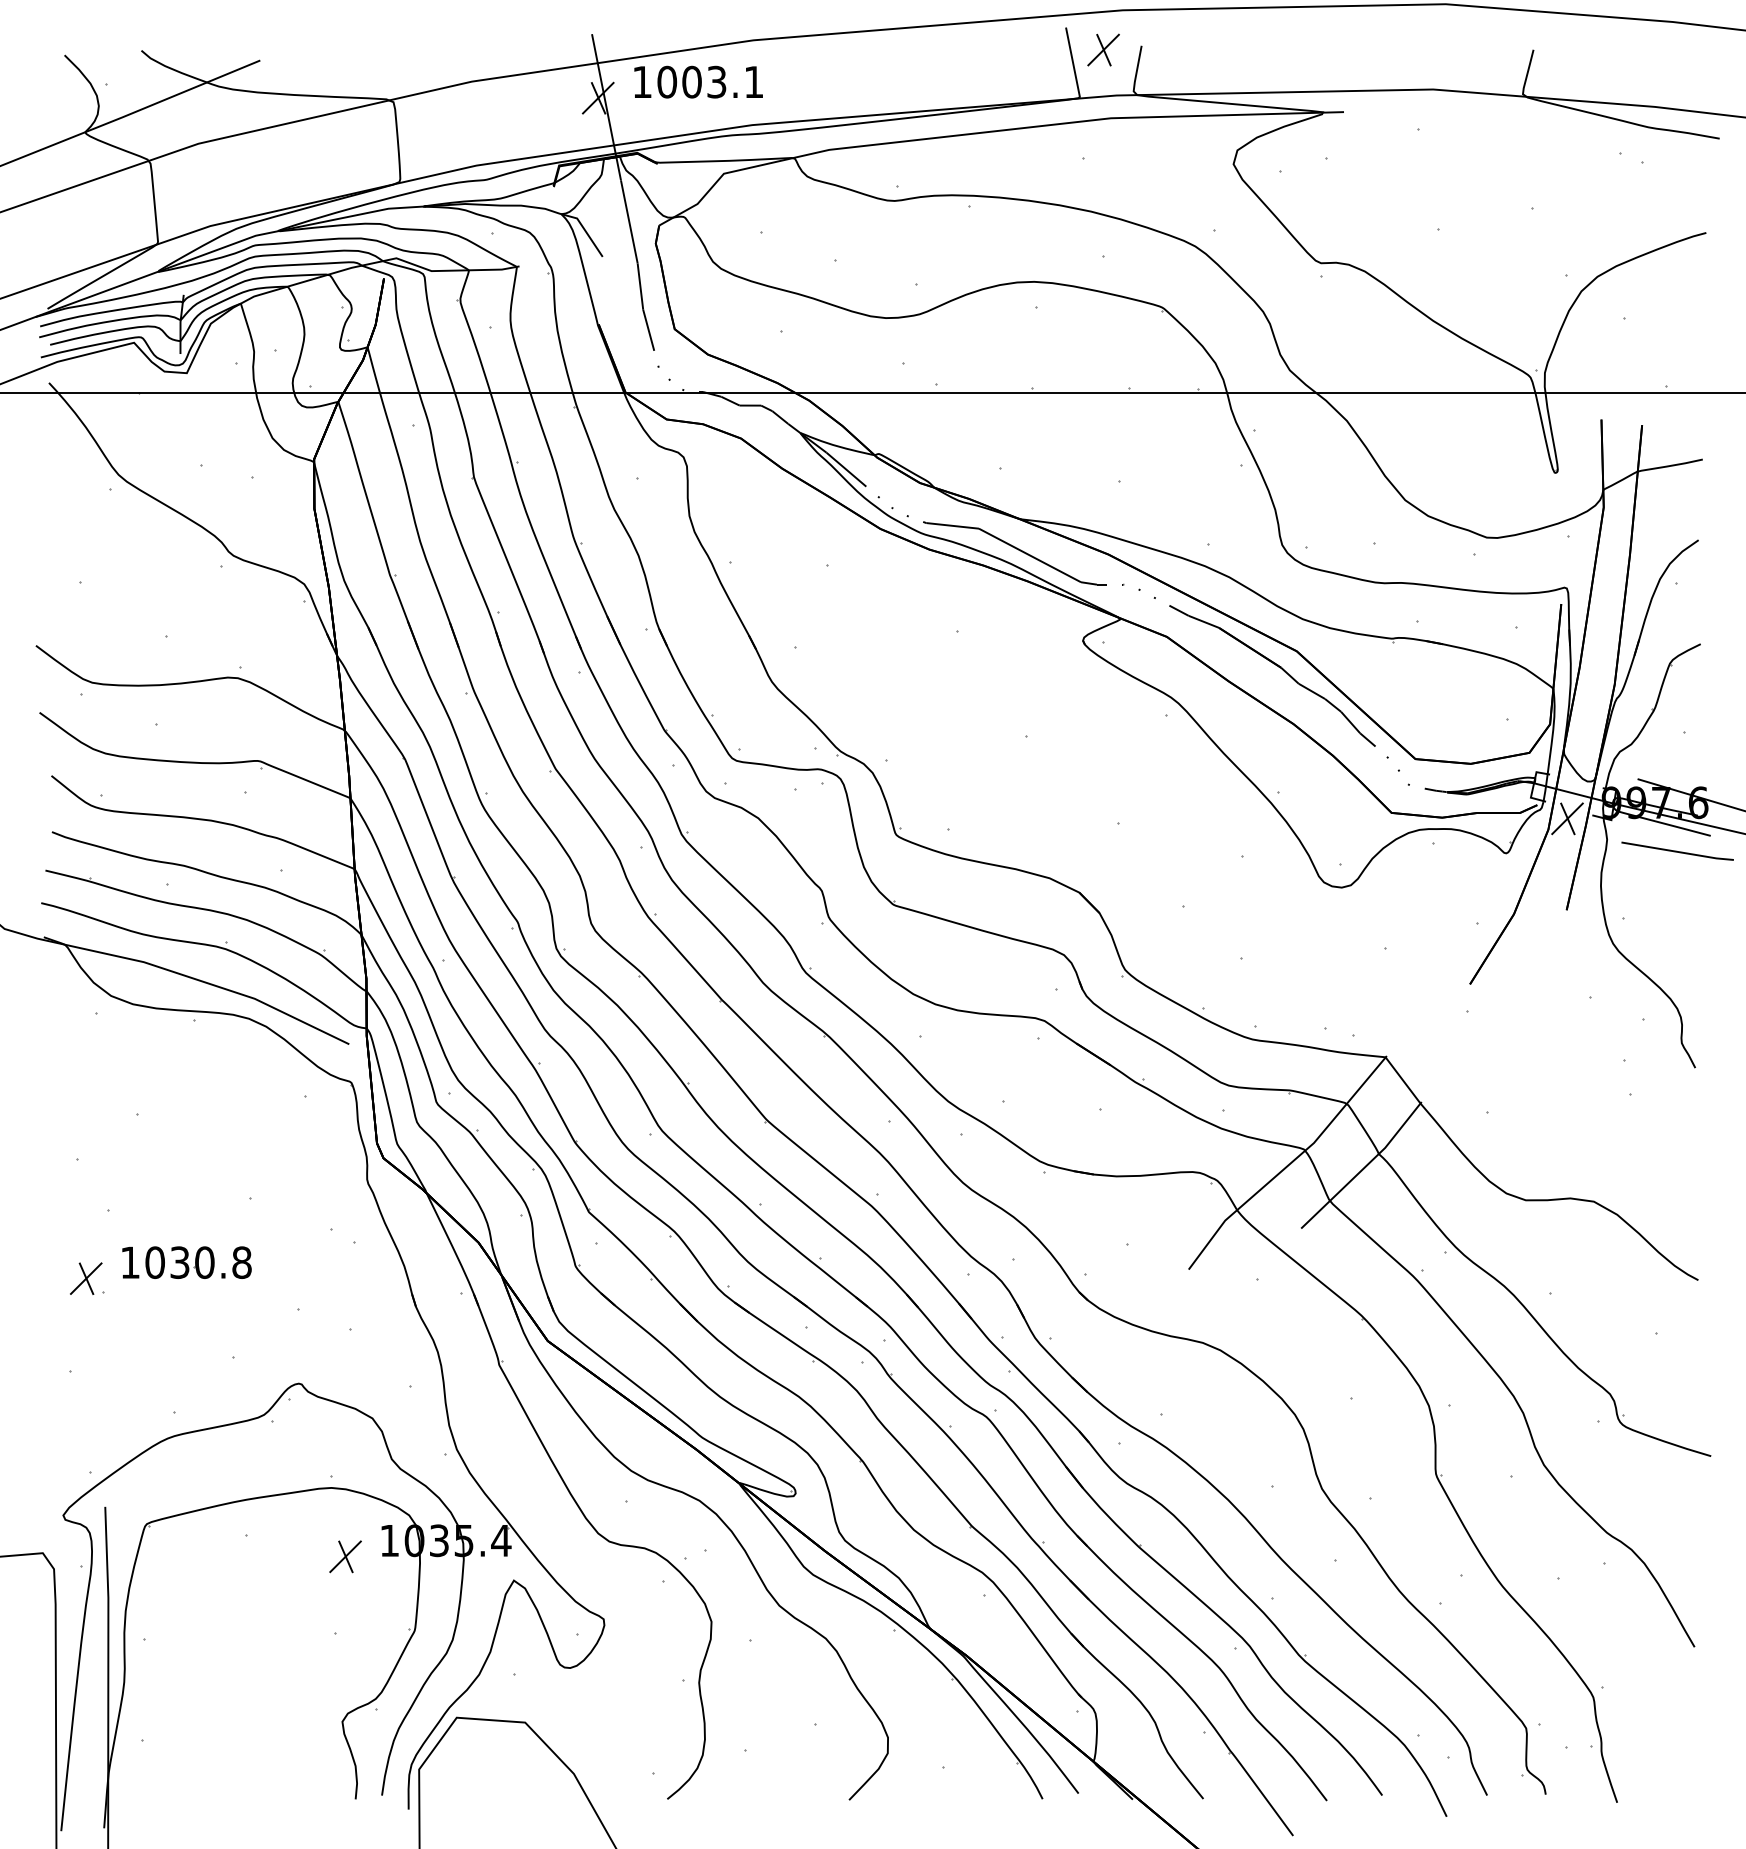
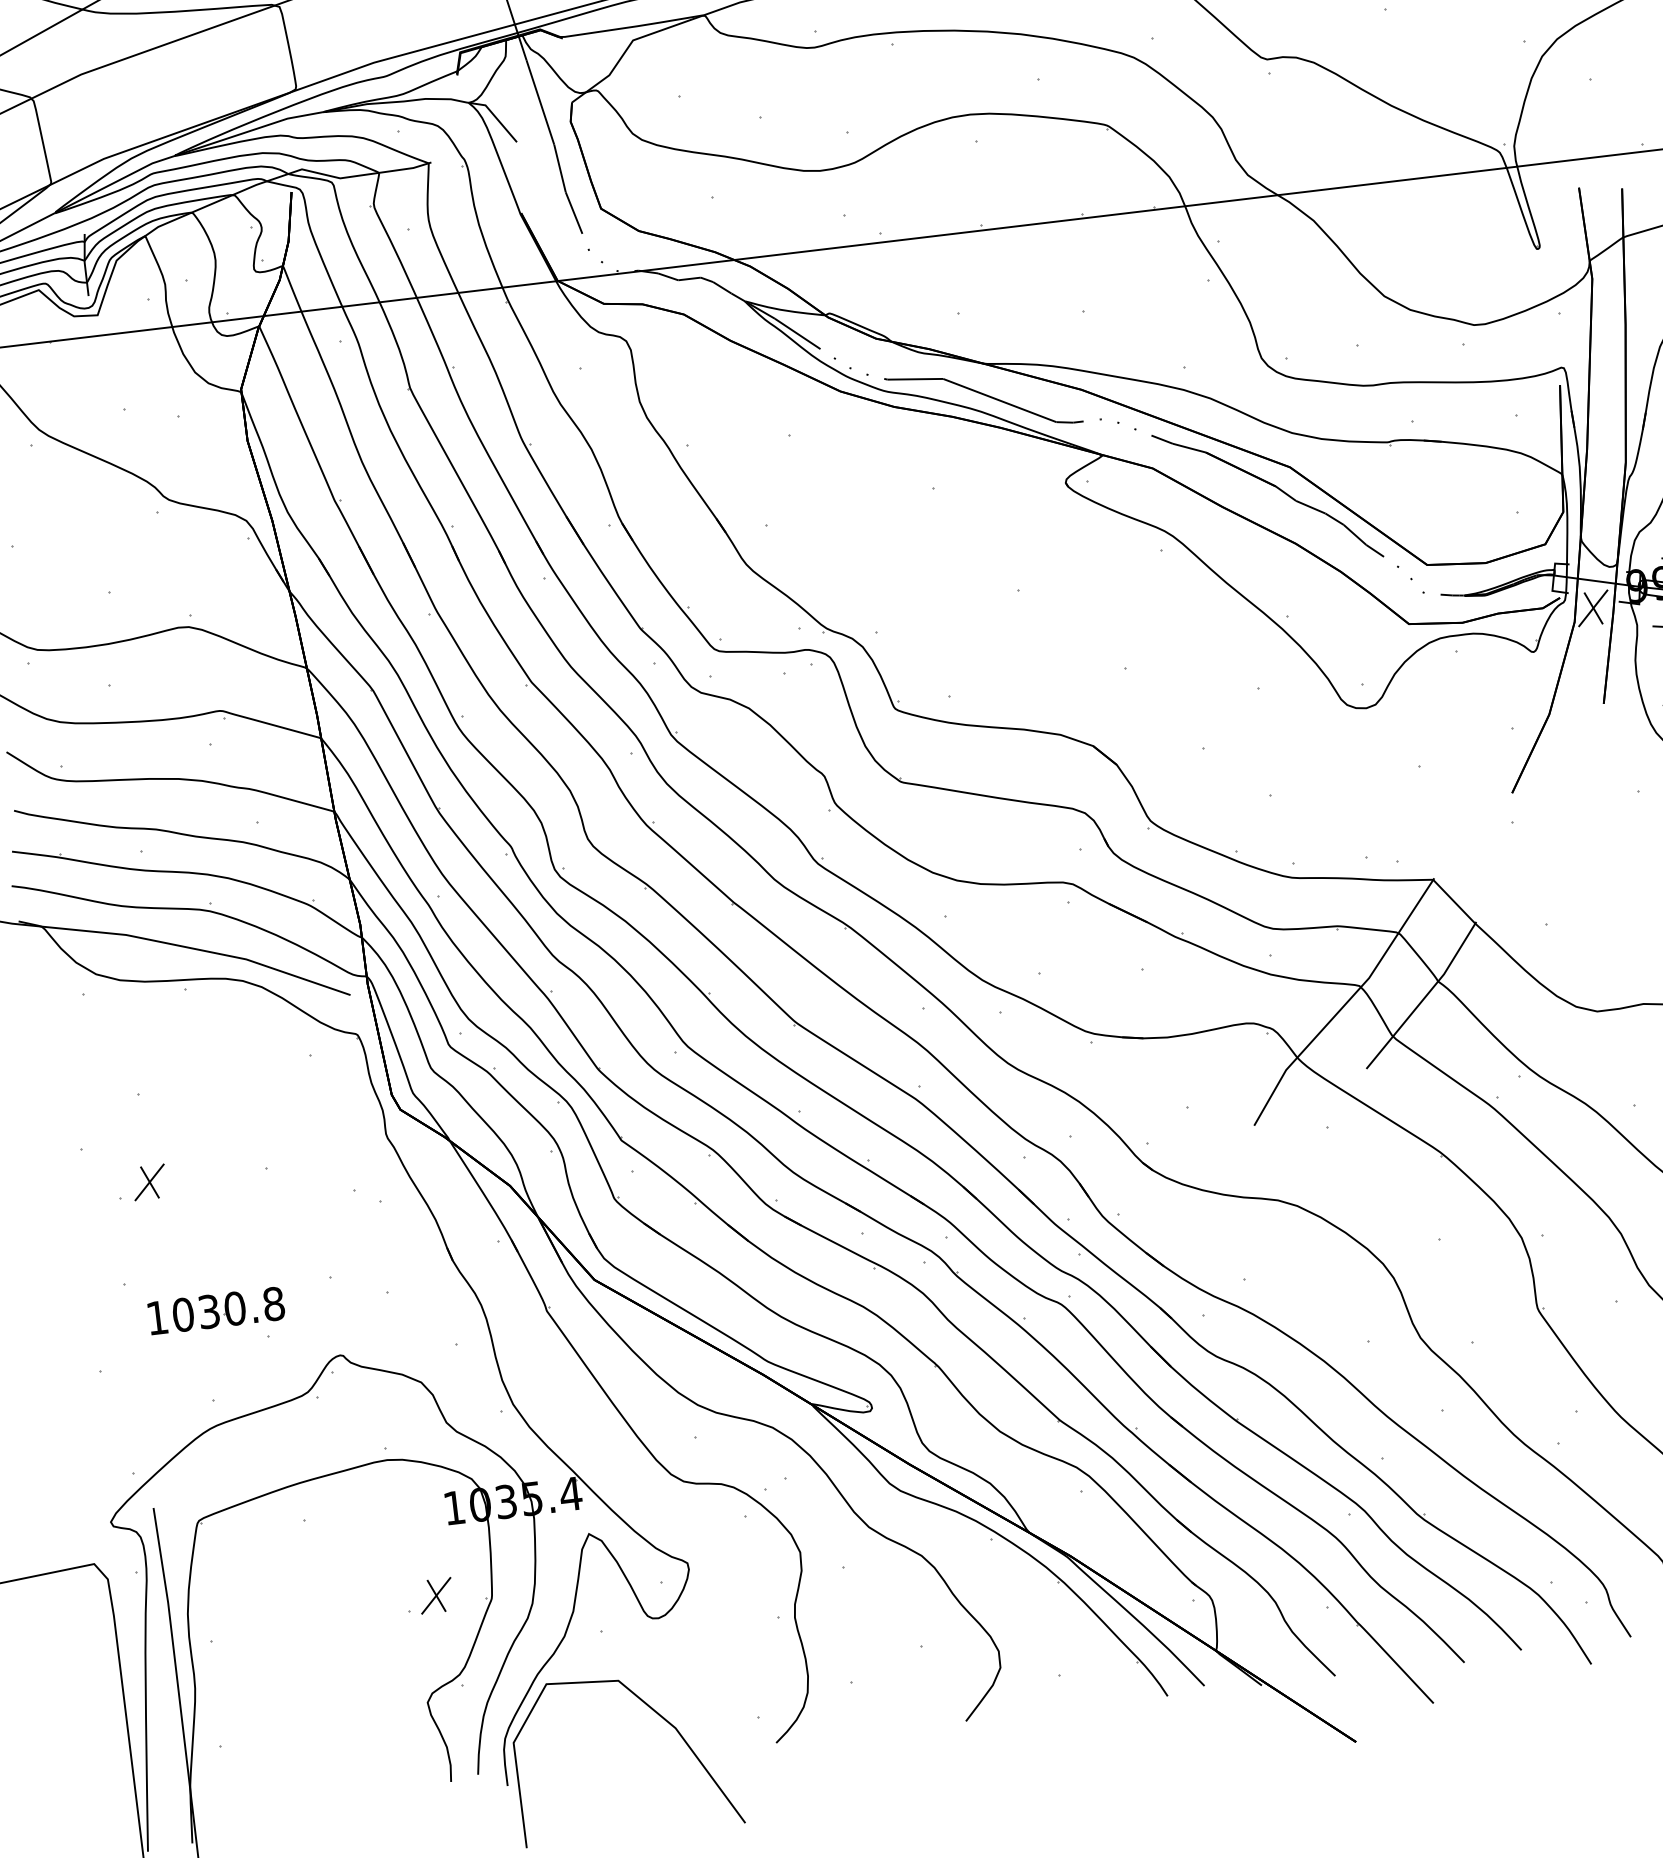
part: (186, 1262) -> (215, 1310), moved
part: (86, 1278) -> (149, 1182), moved
part: (345, 1556) -> (436, 1595), moved

